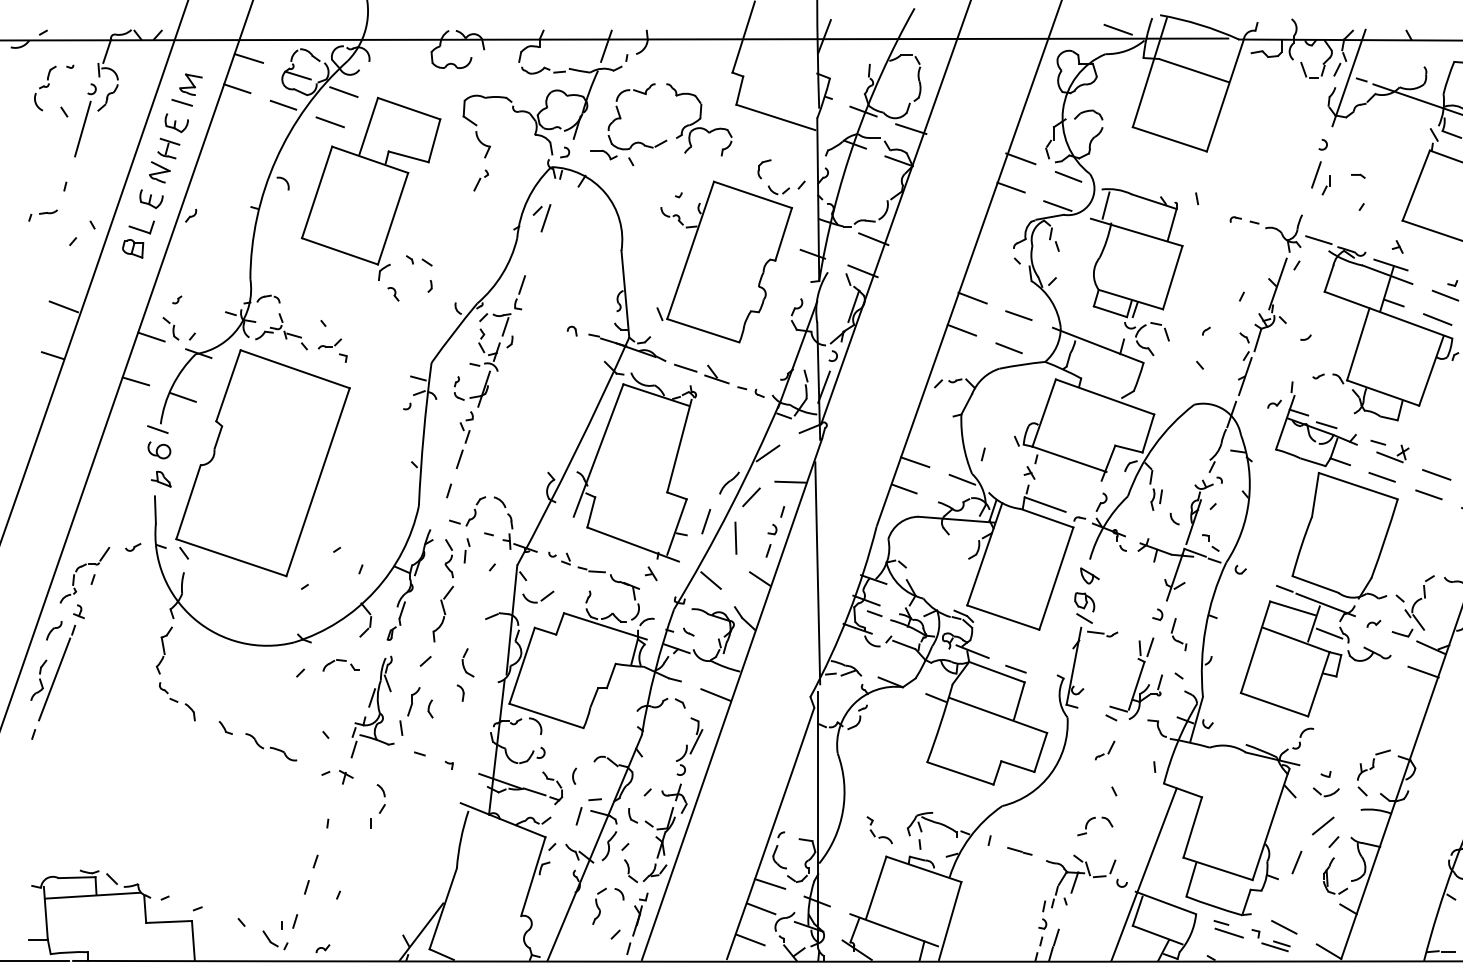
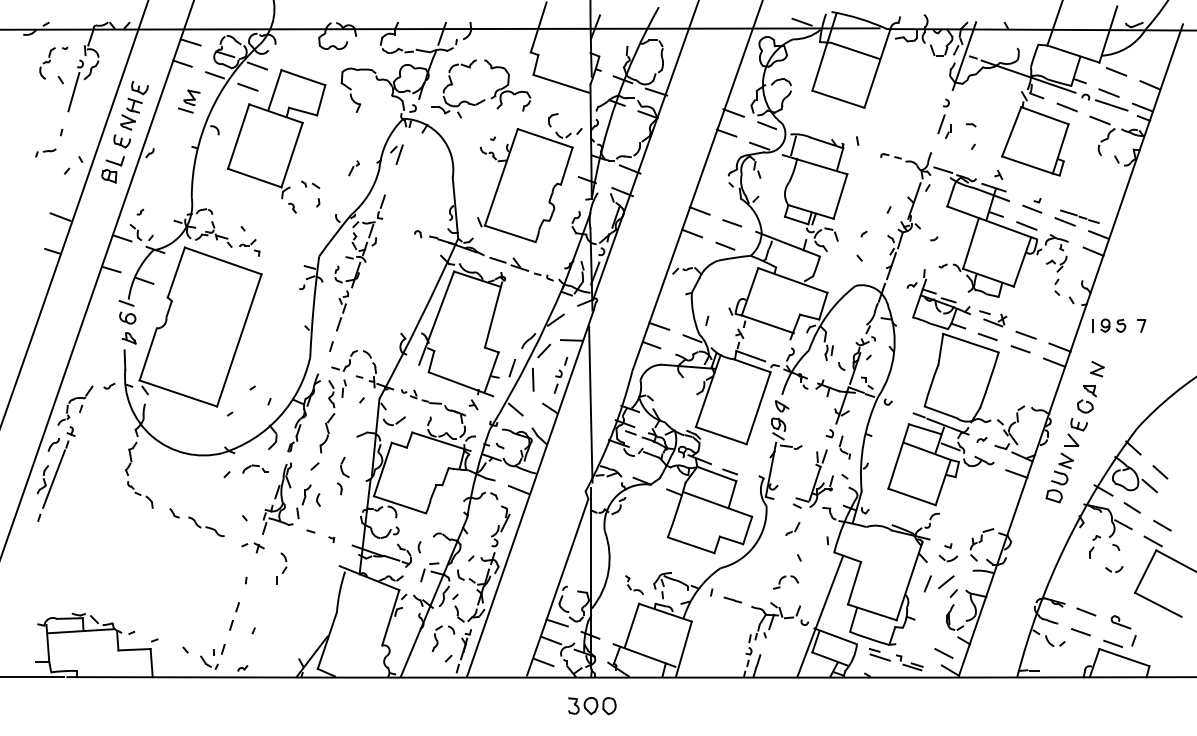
part: (187, 89) -> (189, 101), moved
part: (480, 180) -> (353, 168), moved
line: (1296, 861) -> (927, 583), moved
line: (1283, 927) -> (943, 653), moved

